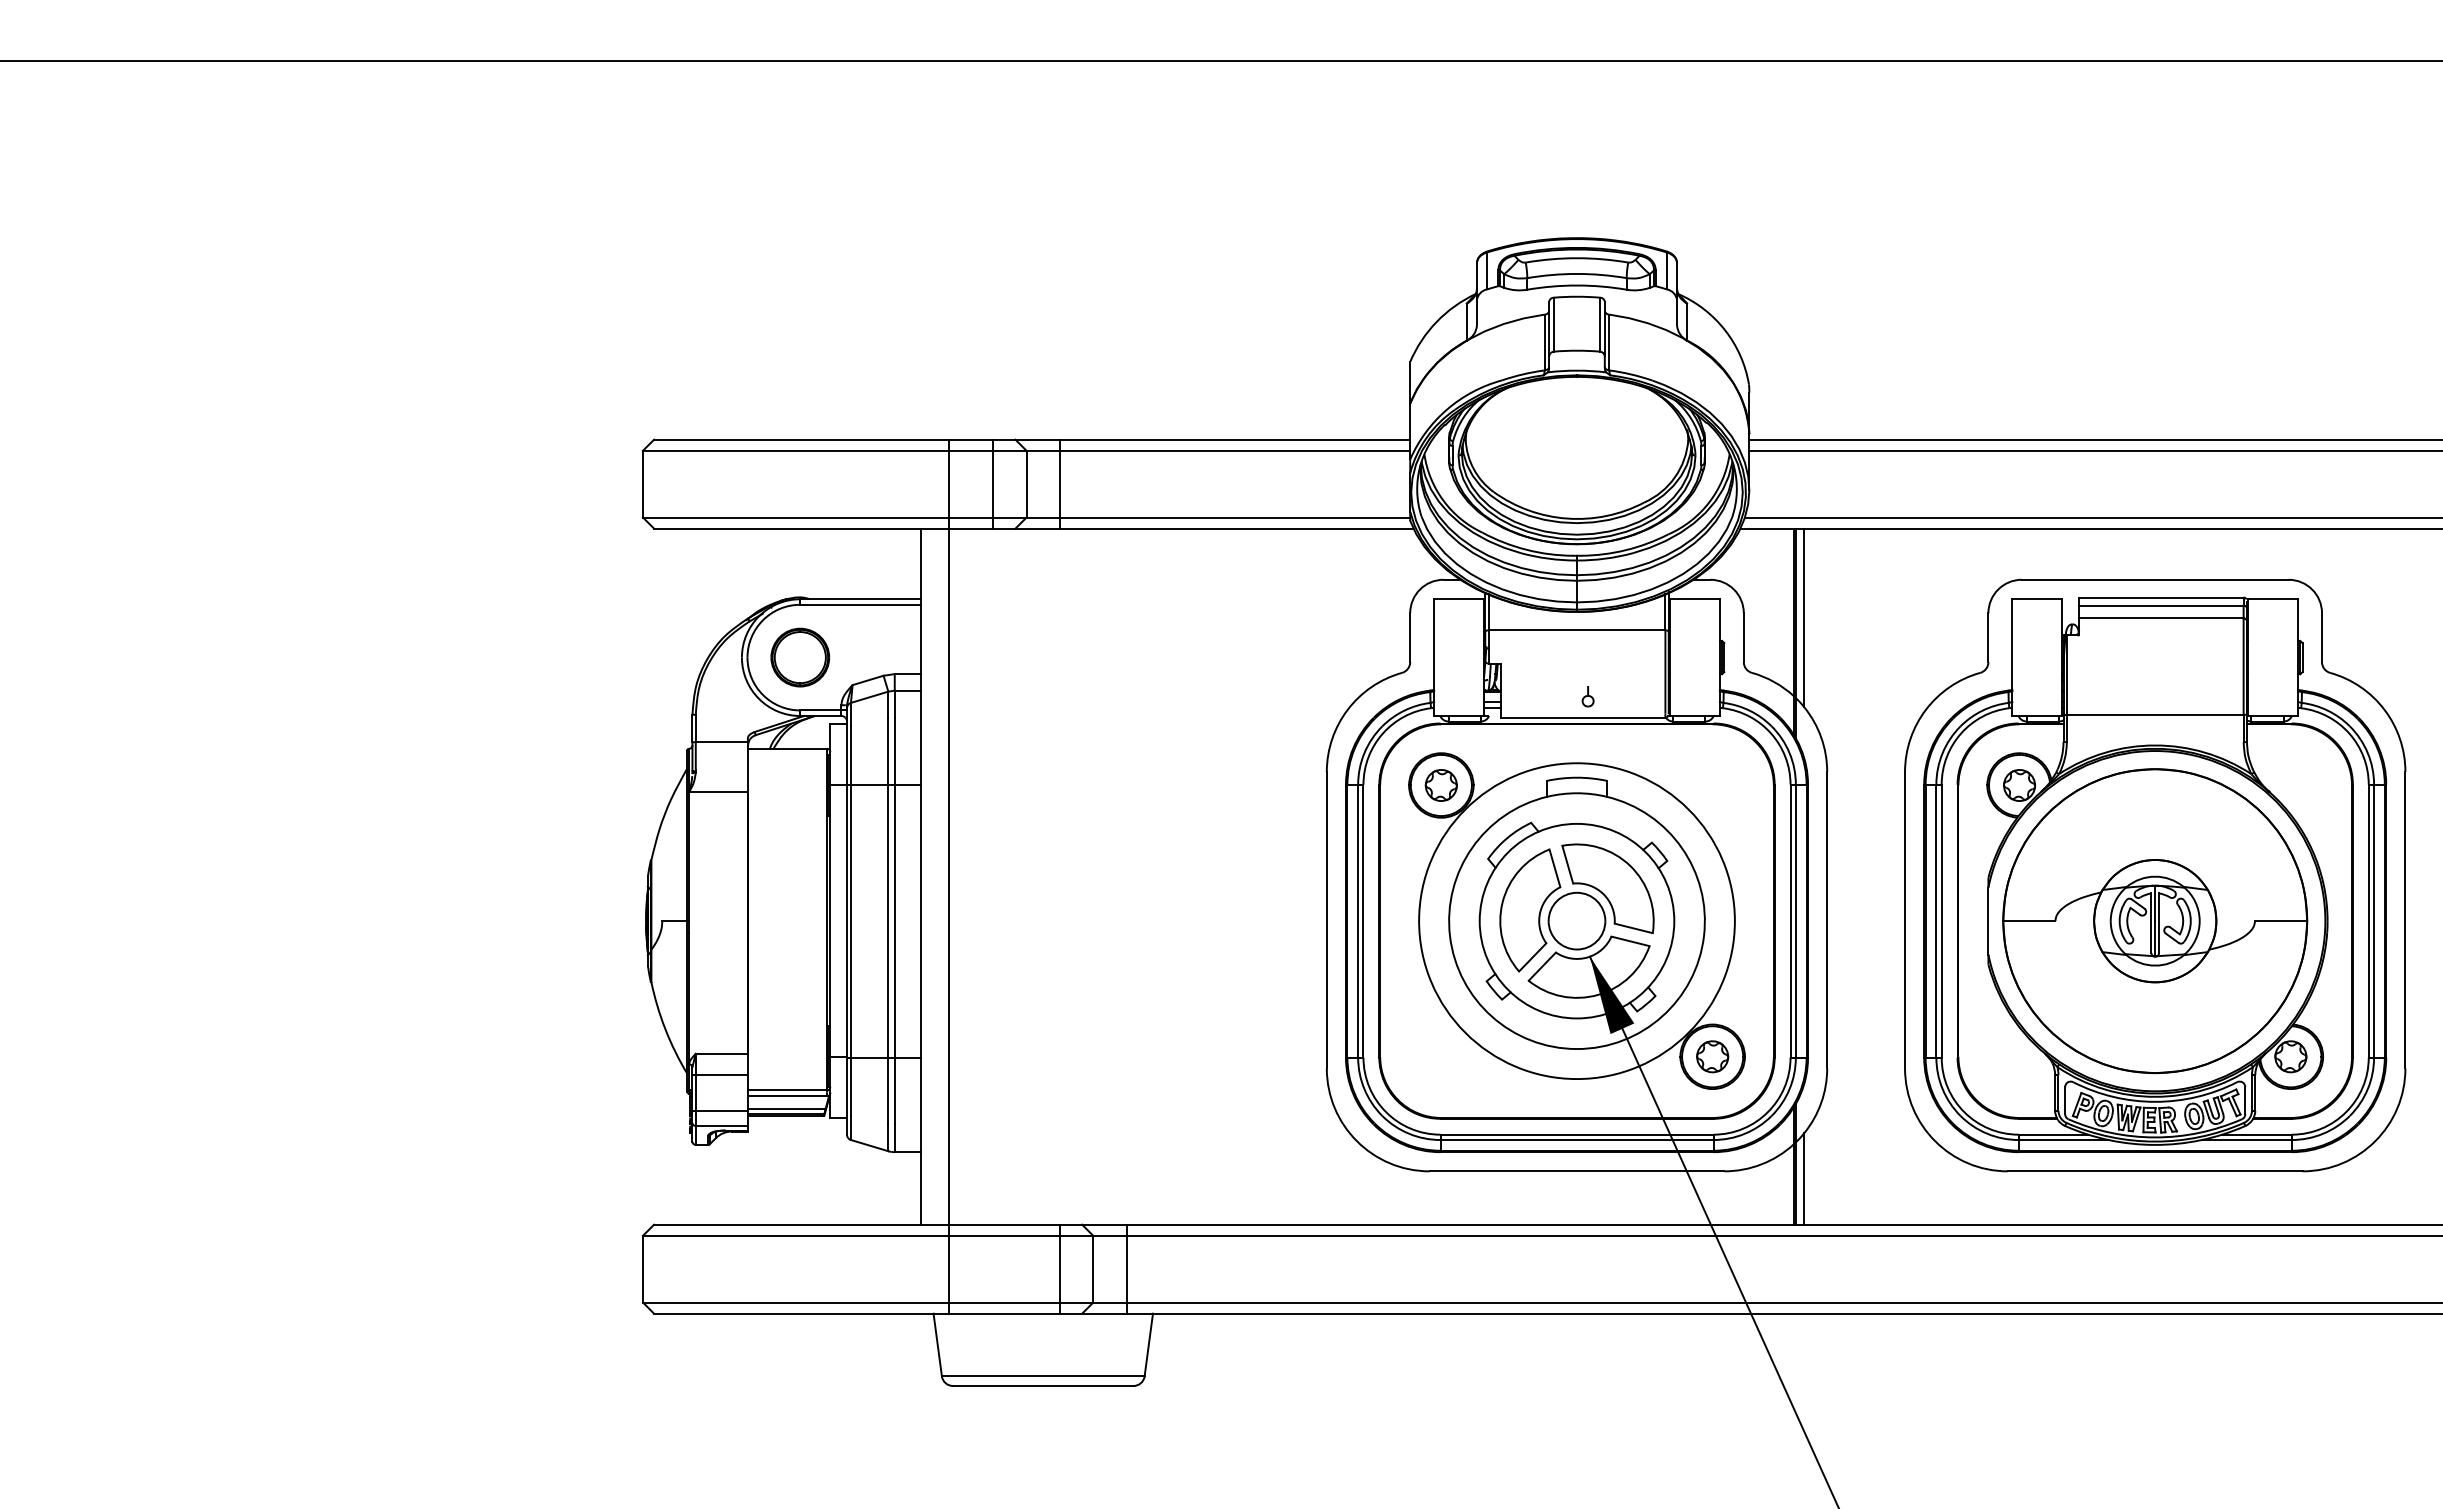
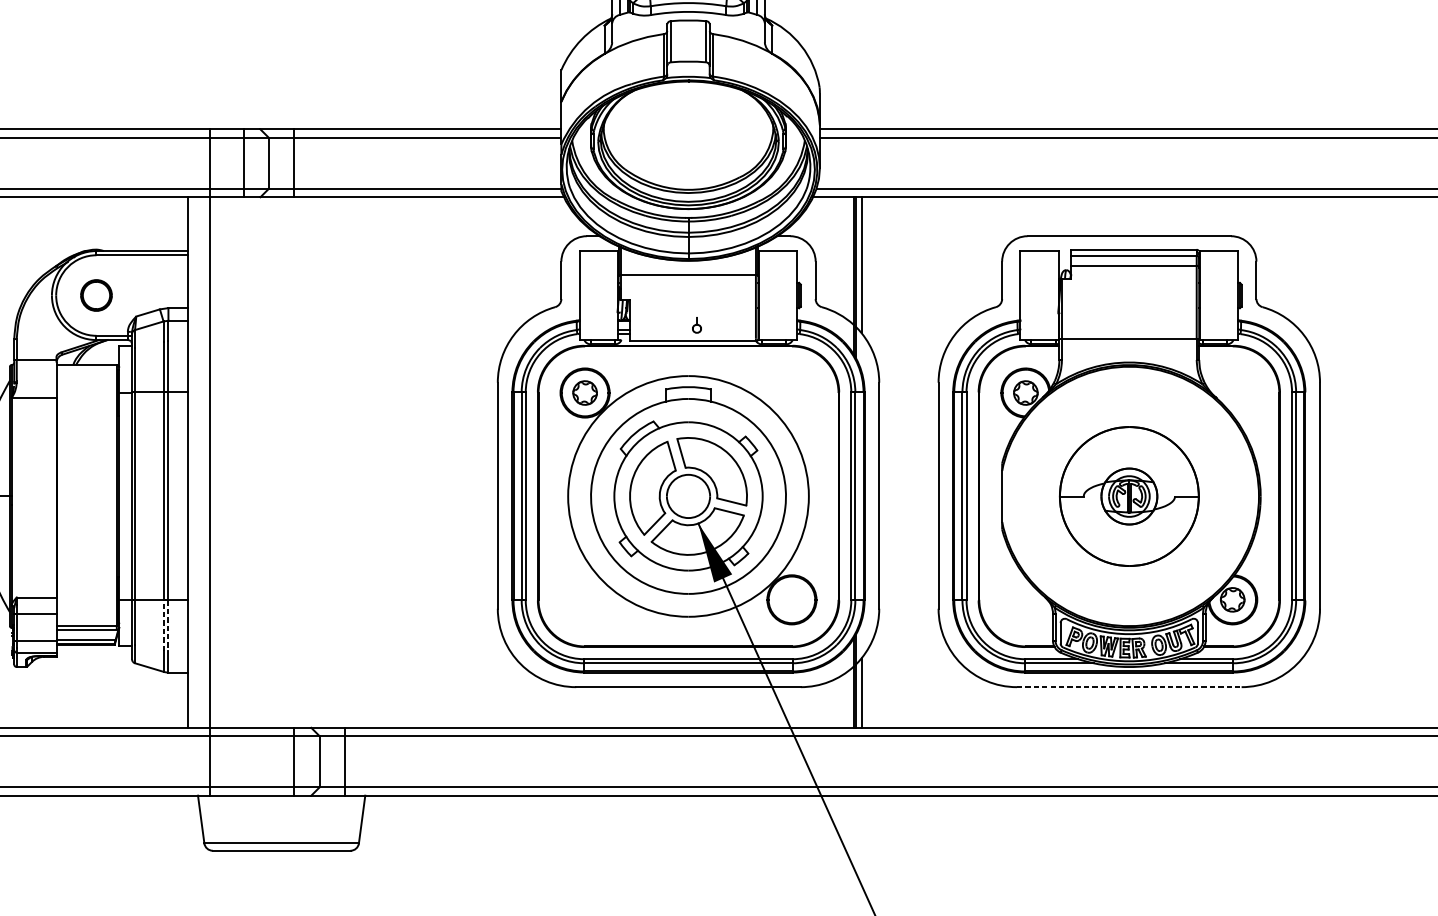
part: (800, 657) -> (96, 295), size x0.7
part: (2155, 921) -> (1129, 496), size x0.6
part: (1712, 1056) -> (791, 599), removed
line: (888, 1090) -> (163, 625), solid -> dashed
line: (894, 1091) -> (168, 626), solid -> dashed
line: (2155, 1171) -> (1129, 687), solid -> dashed

